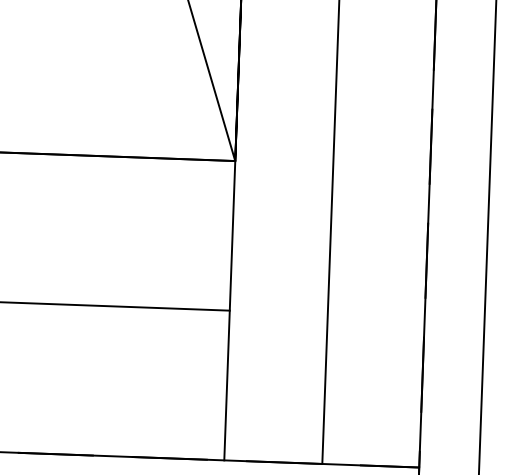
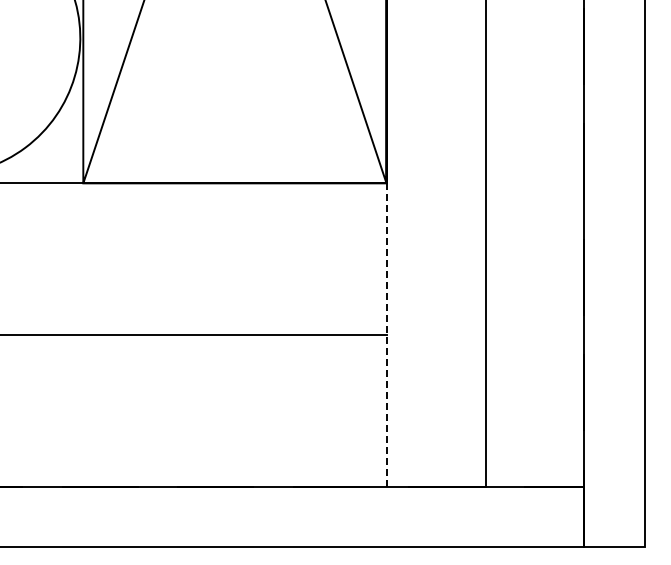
line: (229, 310) -> (386, 334), solid -> dashed

